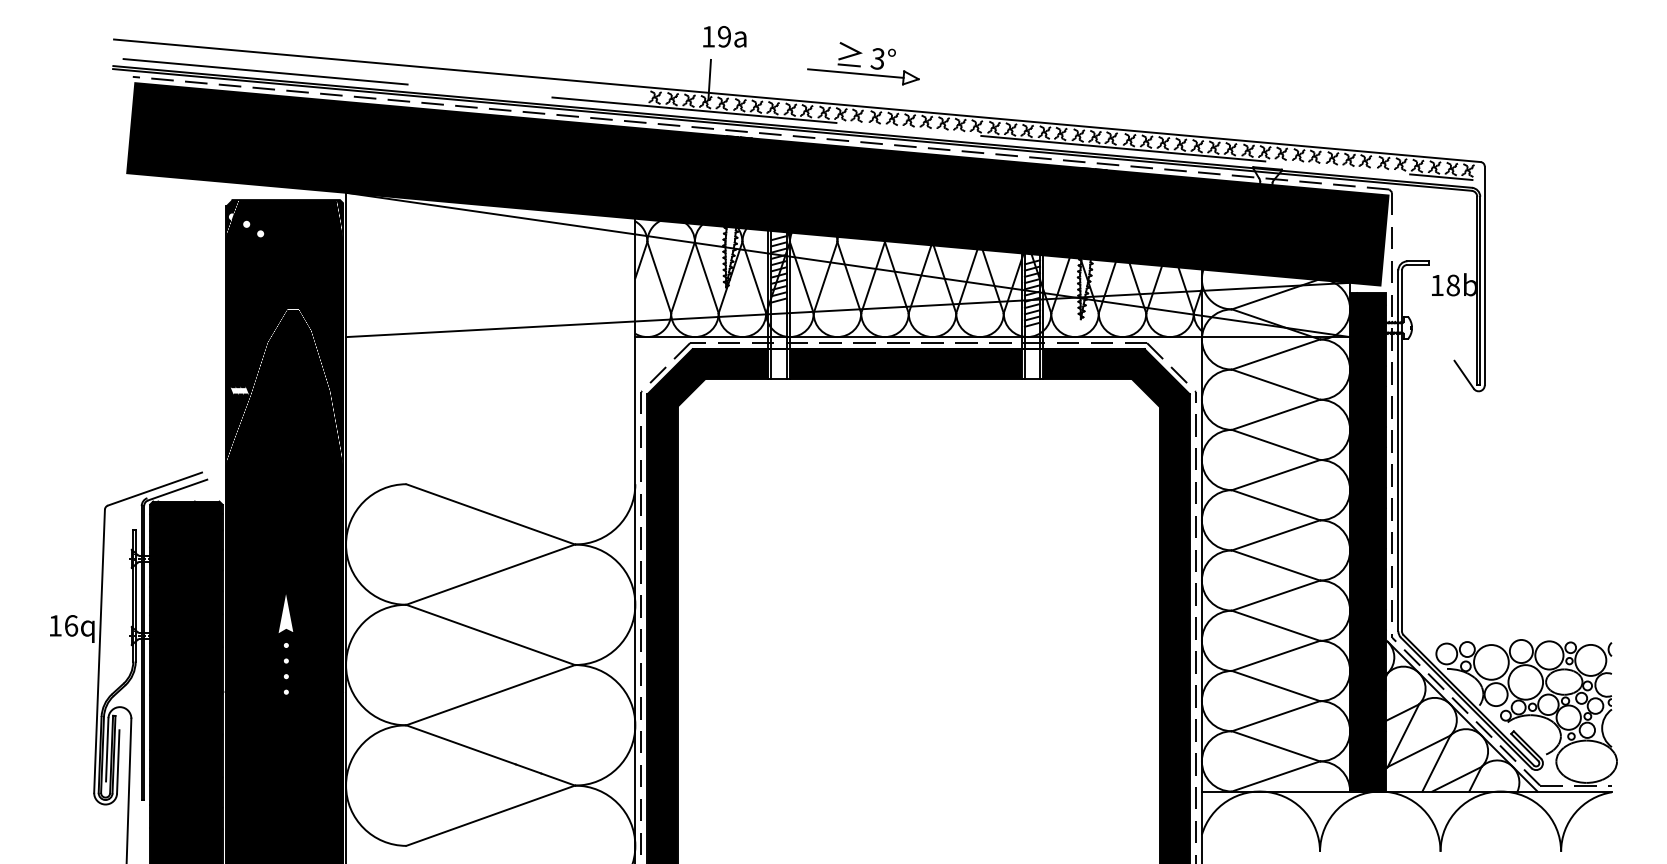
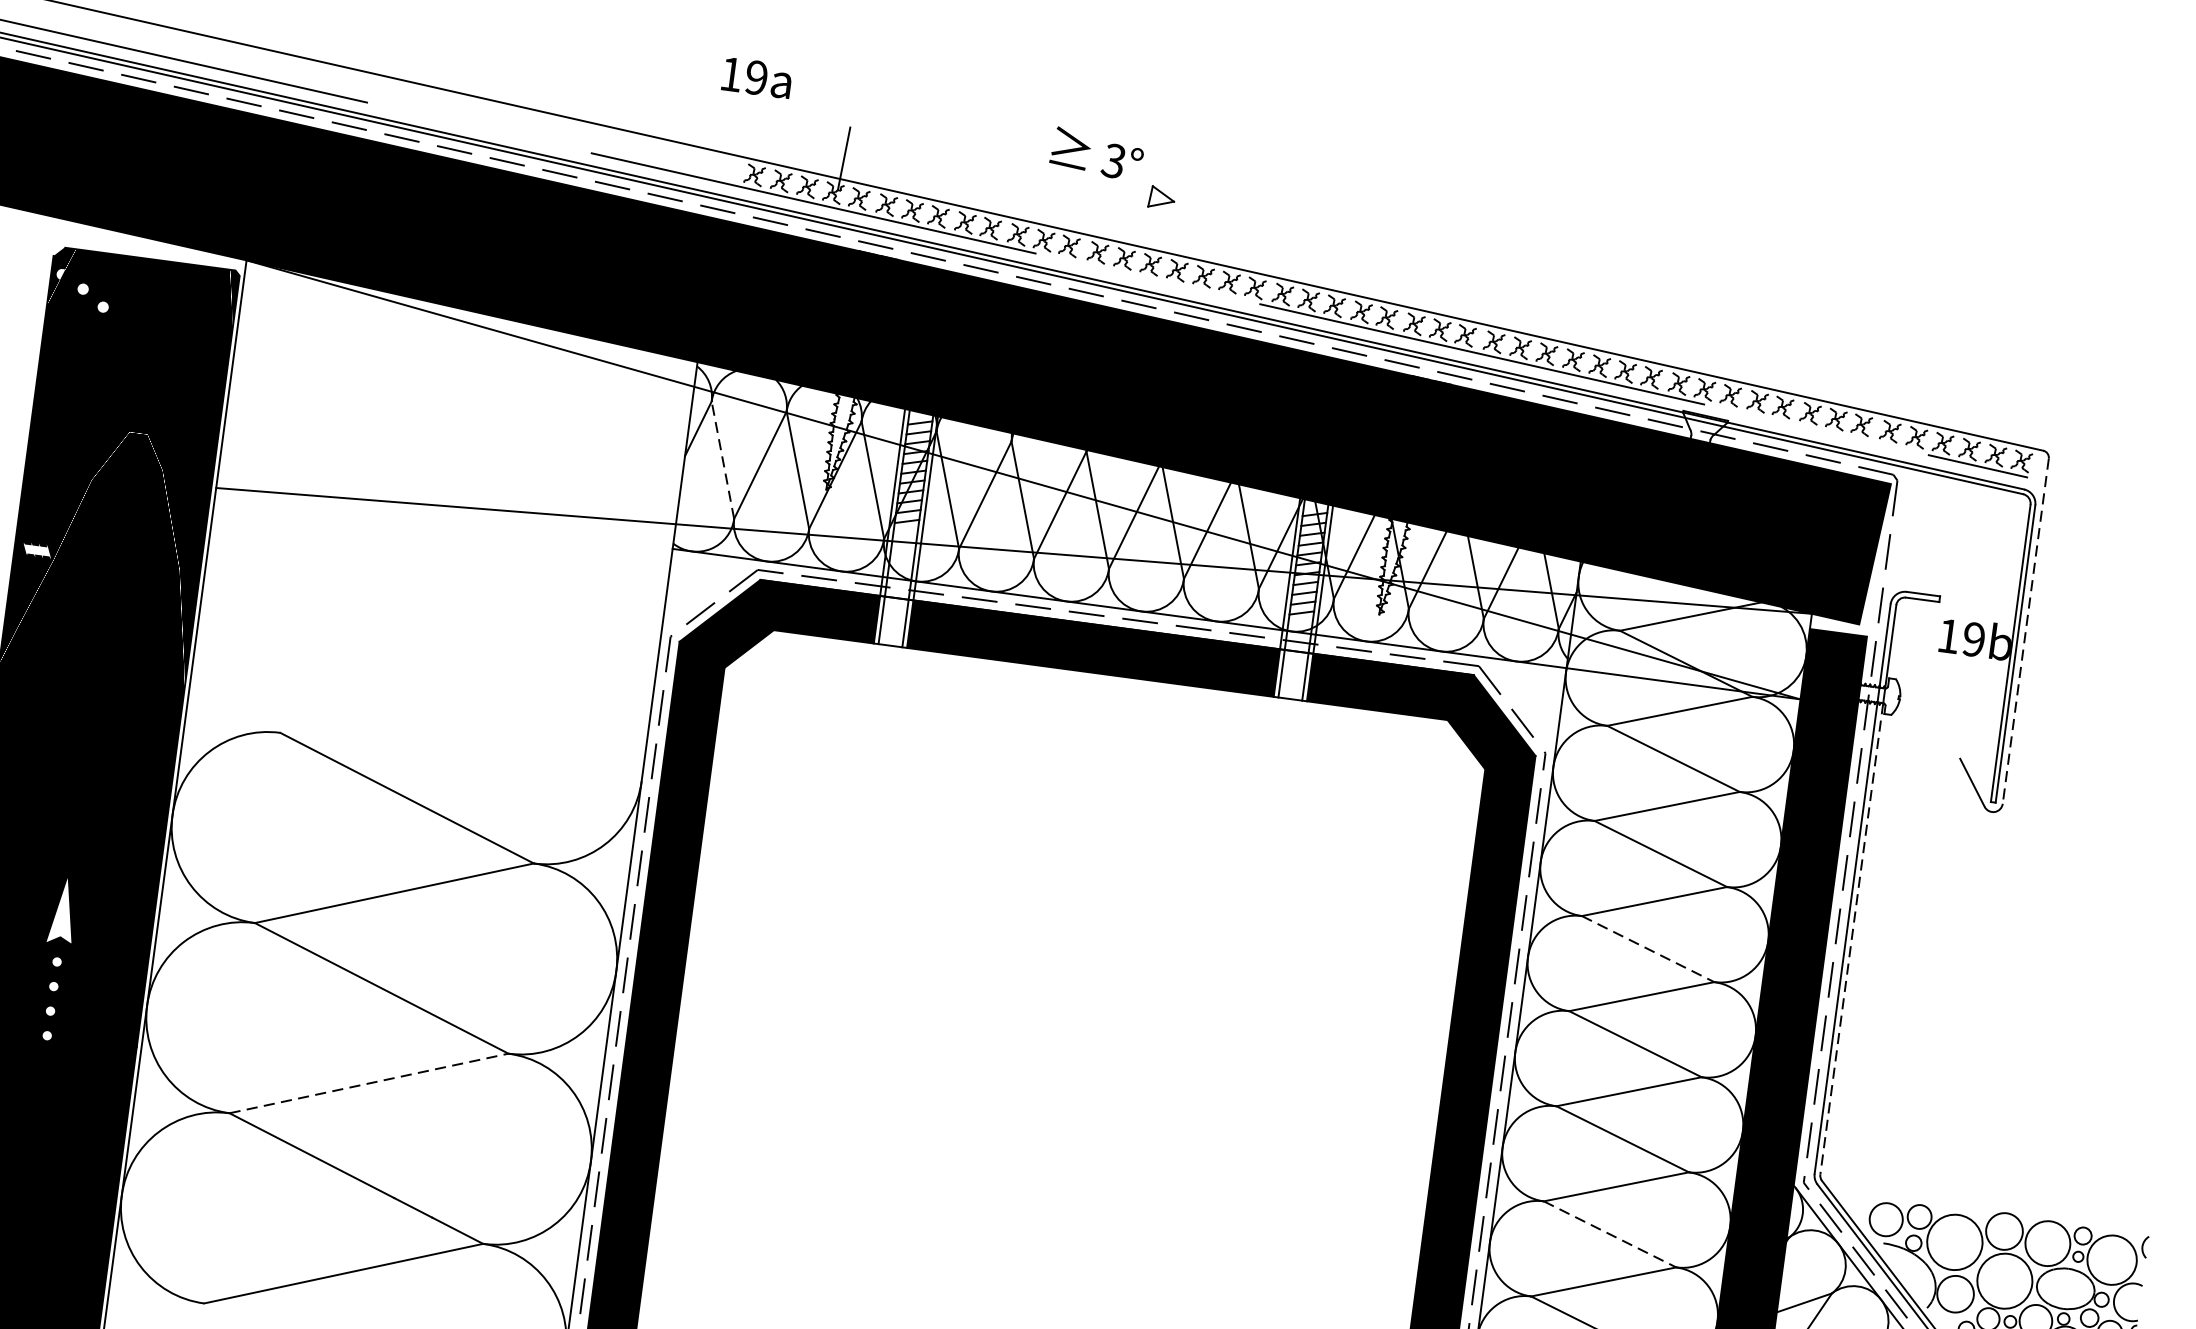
text: (724, 36) -> (756, 77), moved
line: (855, 73) -> (1075, 179), removed
line: (1484, 276) -> (2025, 632), solid -> dashed
line: (659, 277) -> (723, 459), solid -> dashed
text: (1452, 285) -> (1972, 639), 18b -> 19b
line: (1402, 482) -> (1852, 939), solid -> dashed
line: (1276, 505) -> (1648, 949), solid -> dashed
line: (1276, 686) -> (1610, 1235), solid -> dashed
line: (490, 695) -> (368, 1083), solid -> dashed

